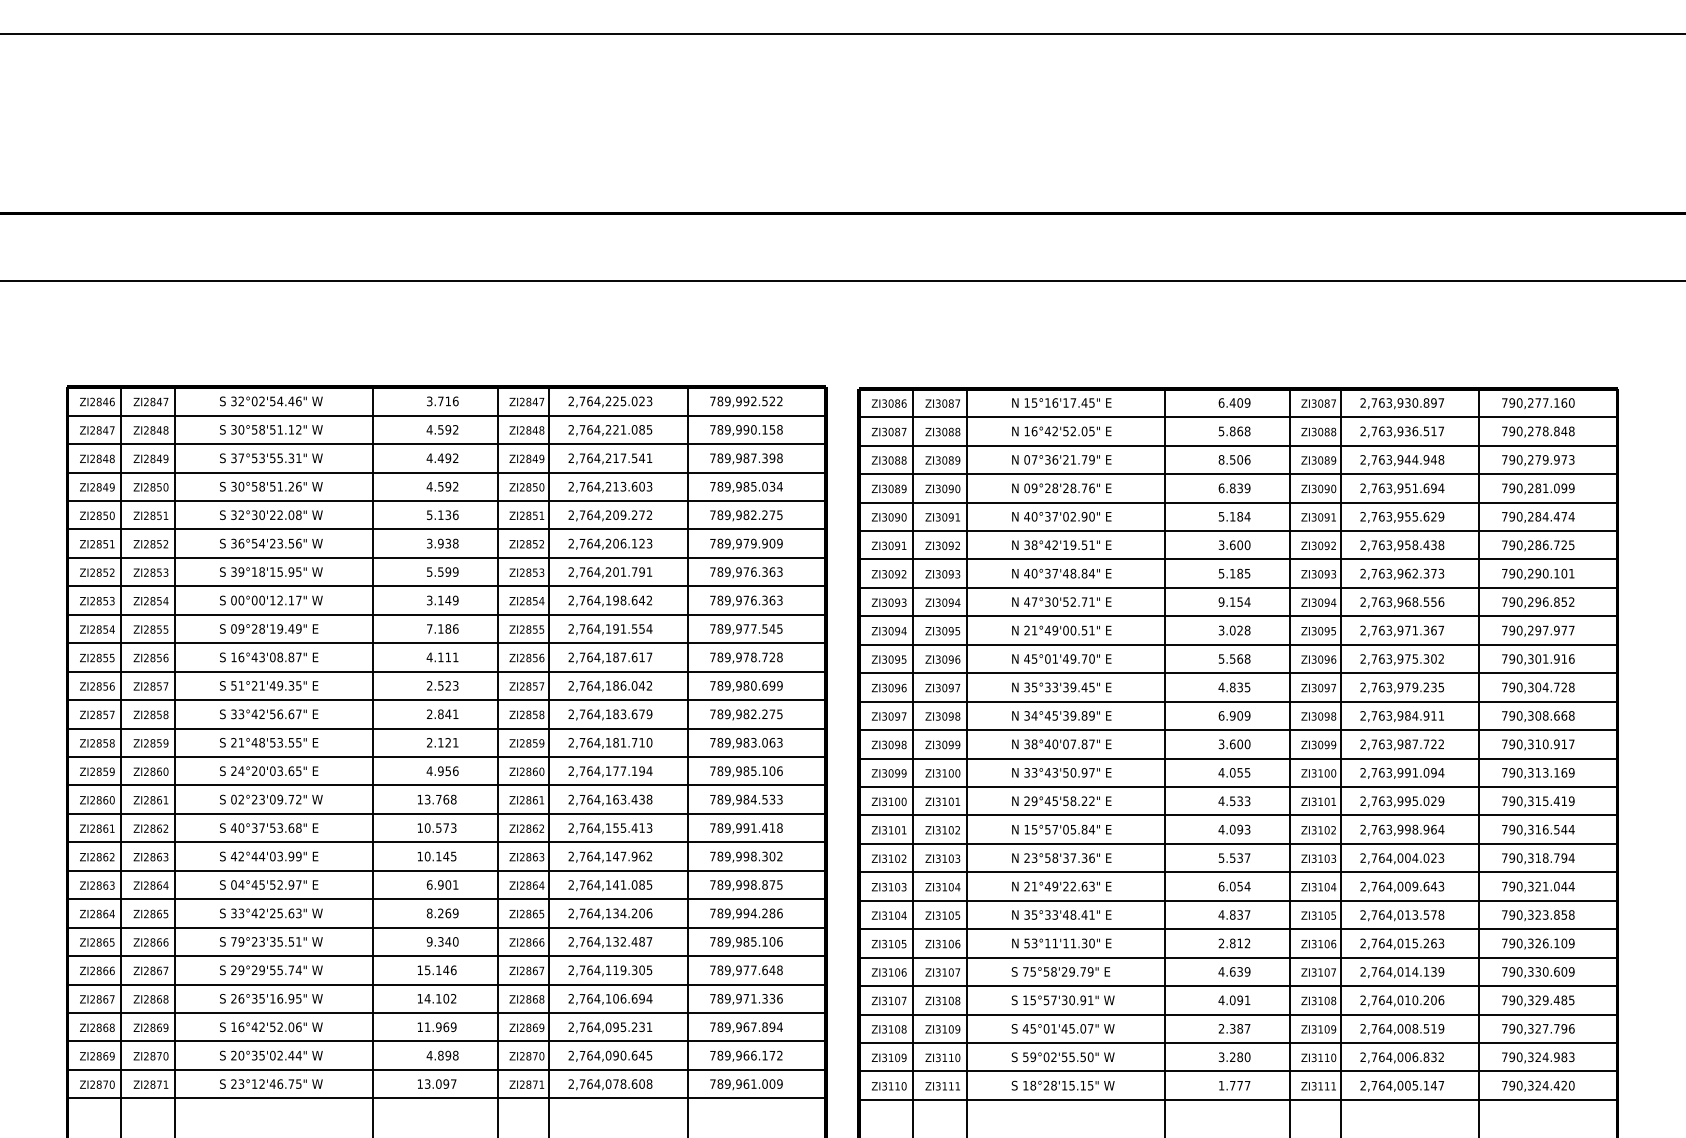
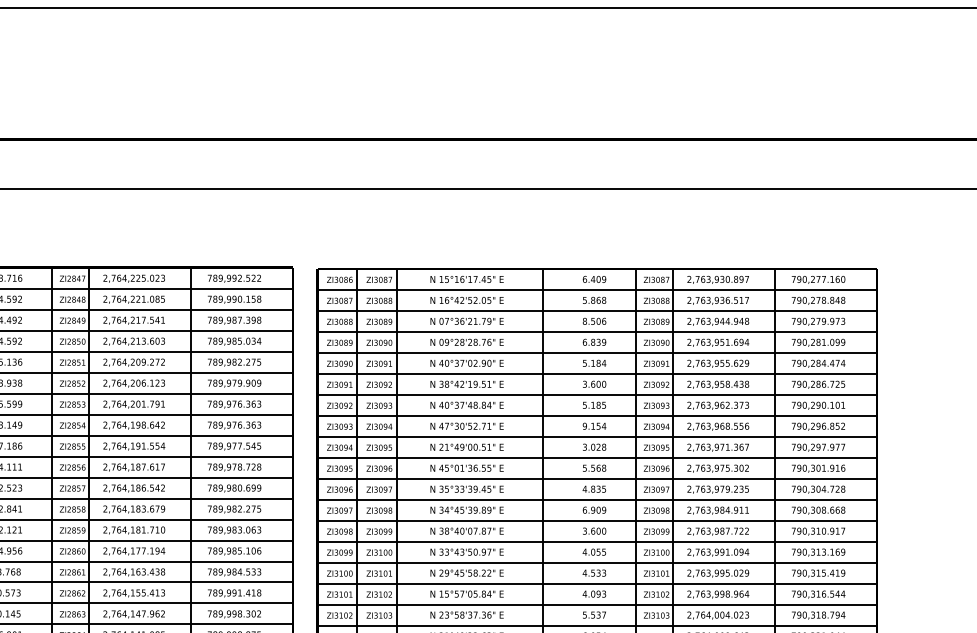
text: (1078, 658) -> (479, 467), 45°01'49.70" -> 45°01'36.55"
text: (634, 685) -> (151, 487), 2,764,186.042 -> 2,764,186.542

